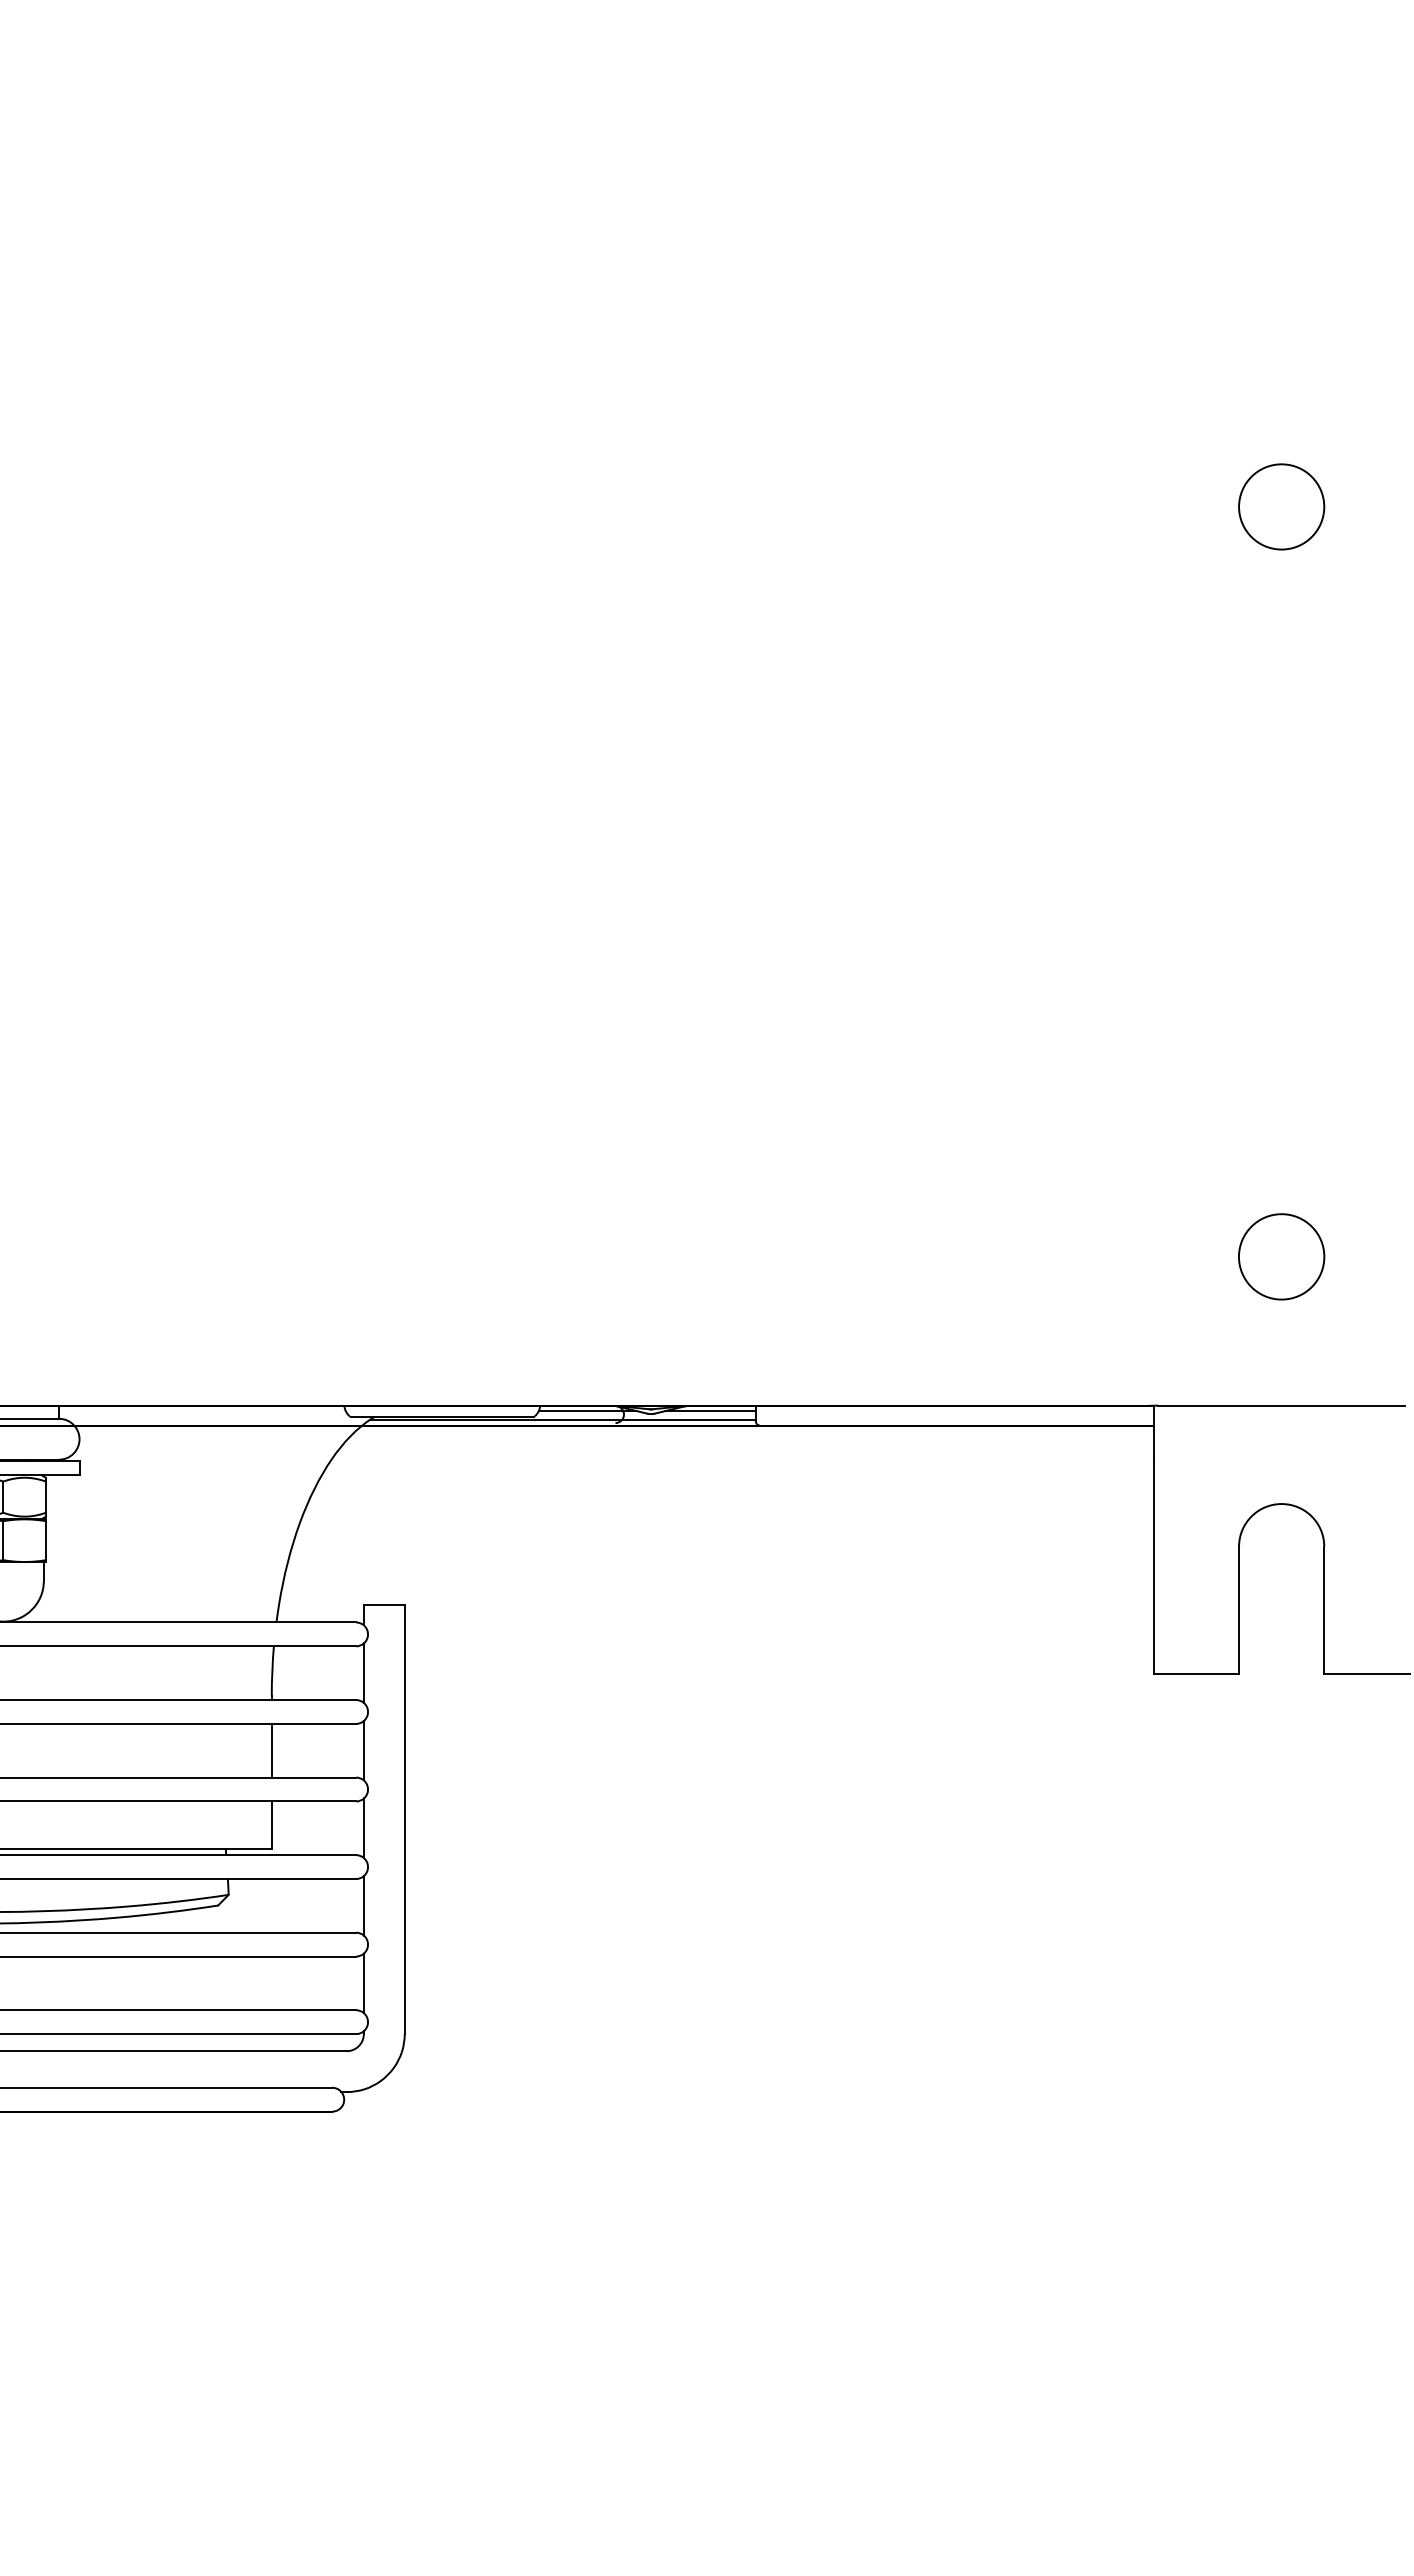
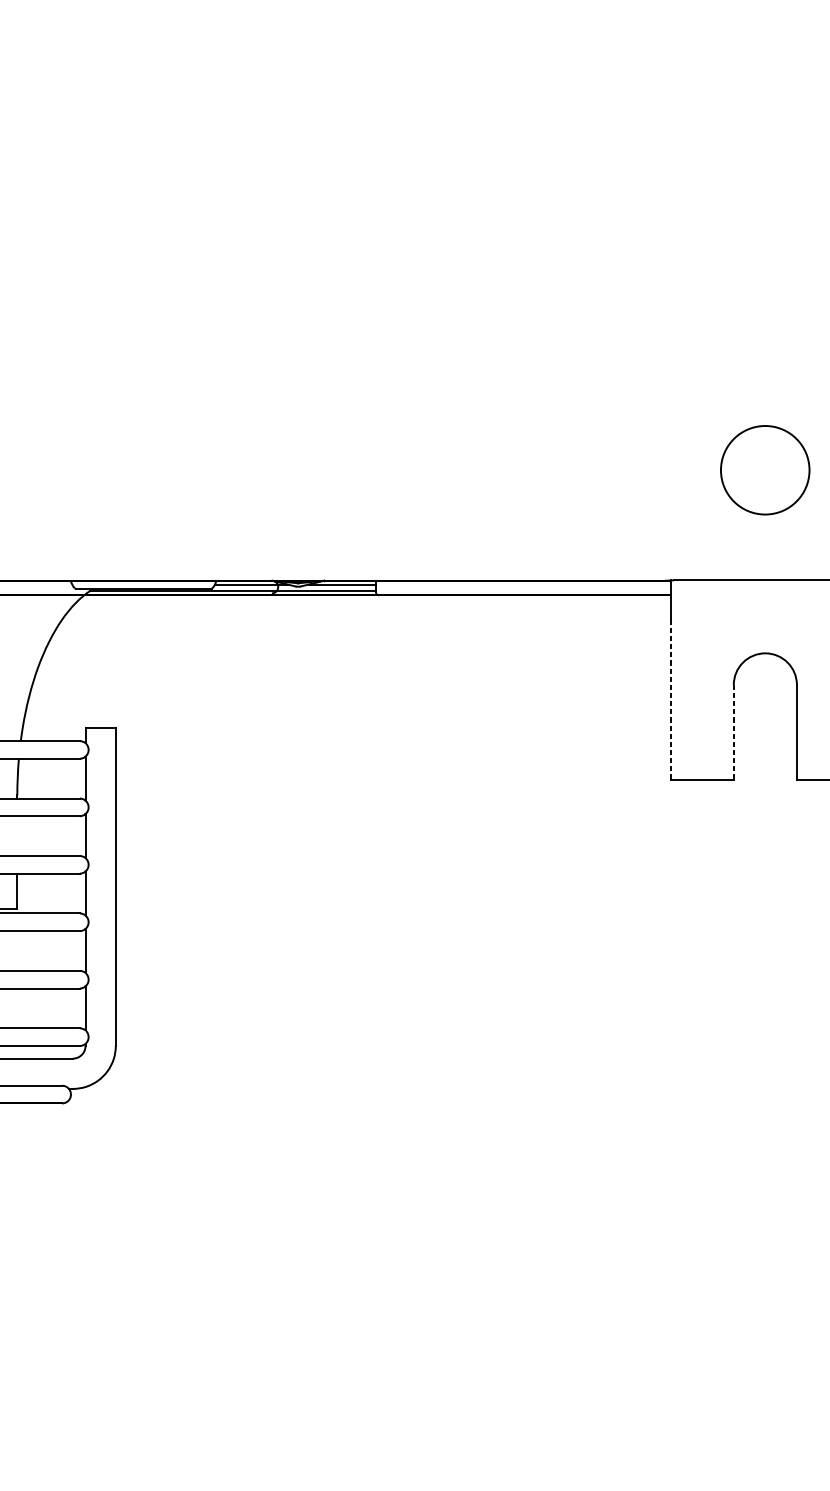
circle: (1281, 1256) -> (765, 470), size x1.4
line: (1153, 1566) -> (670, 699), solid -> dashed
line: (1239, 1610) -> (734, 732), solid -> dashed
line: (271, 1750) -> (17, 835), removed

